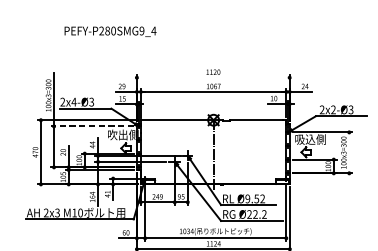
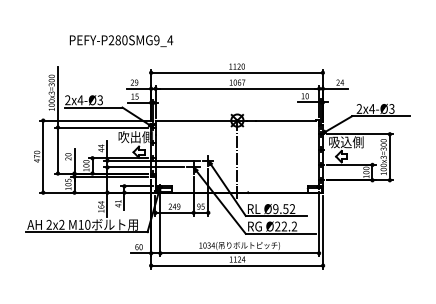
text: (110, 31) -> (121, 40), moved
line: (212, 77) -> (236, 72), added
text: (333, 109) -> (372, 108), 2x2-Ø3 -> 2x4-Ø3
line: (92, 126) -> (101, 127), dashed -> solid
line: (348, 153) -> (389, 157), added
text: (57, 212) -> (61, 224), 2x3 -> 2x2

